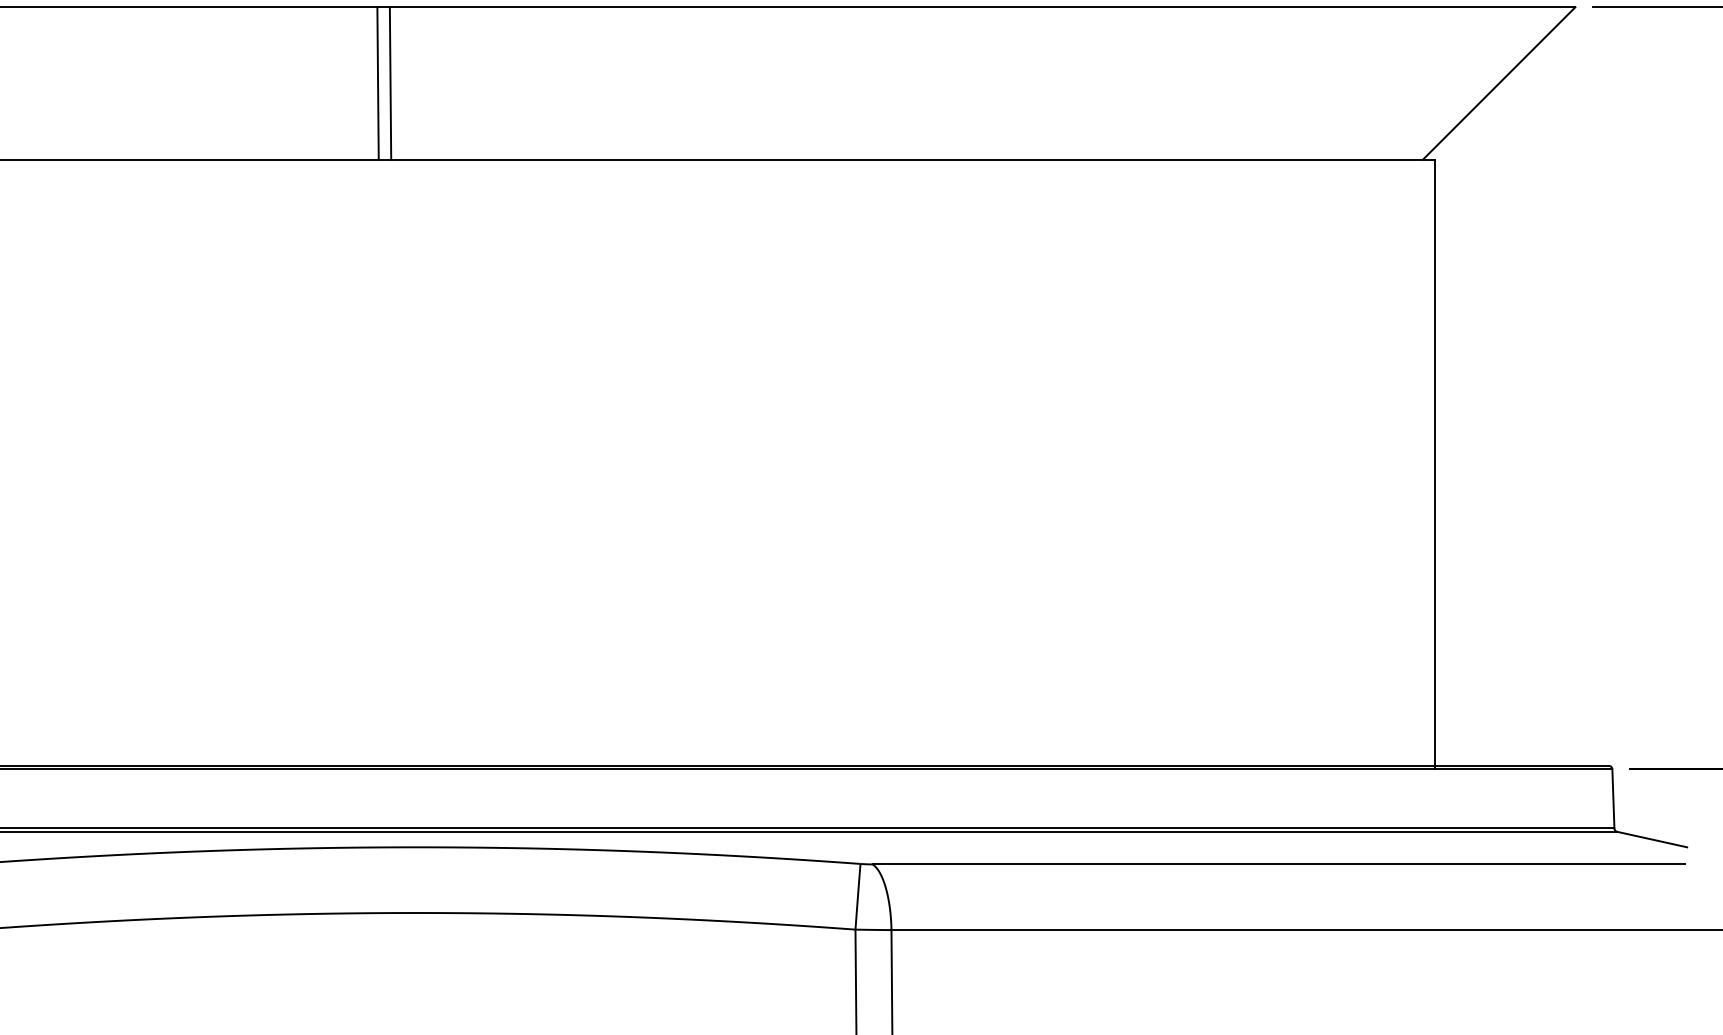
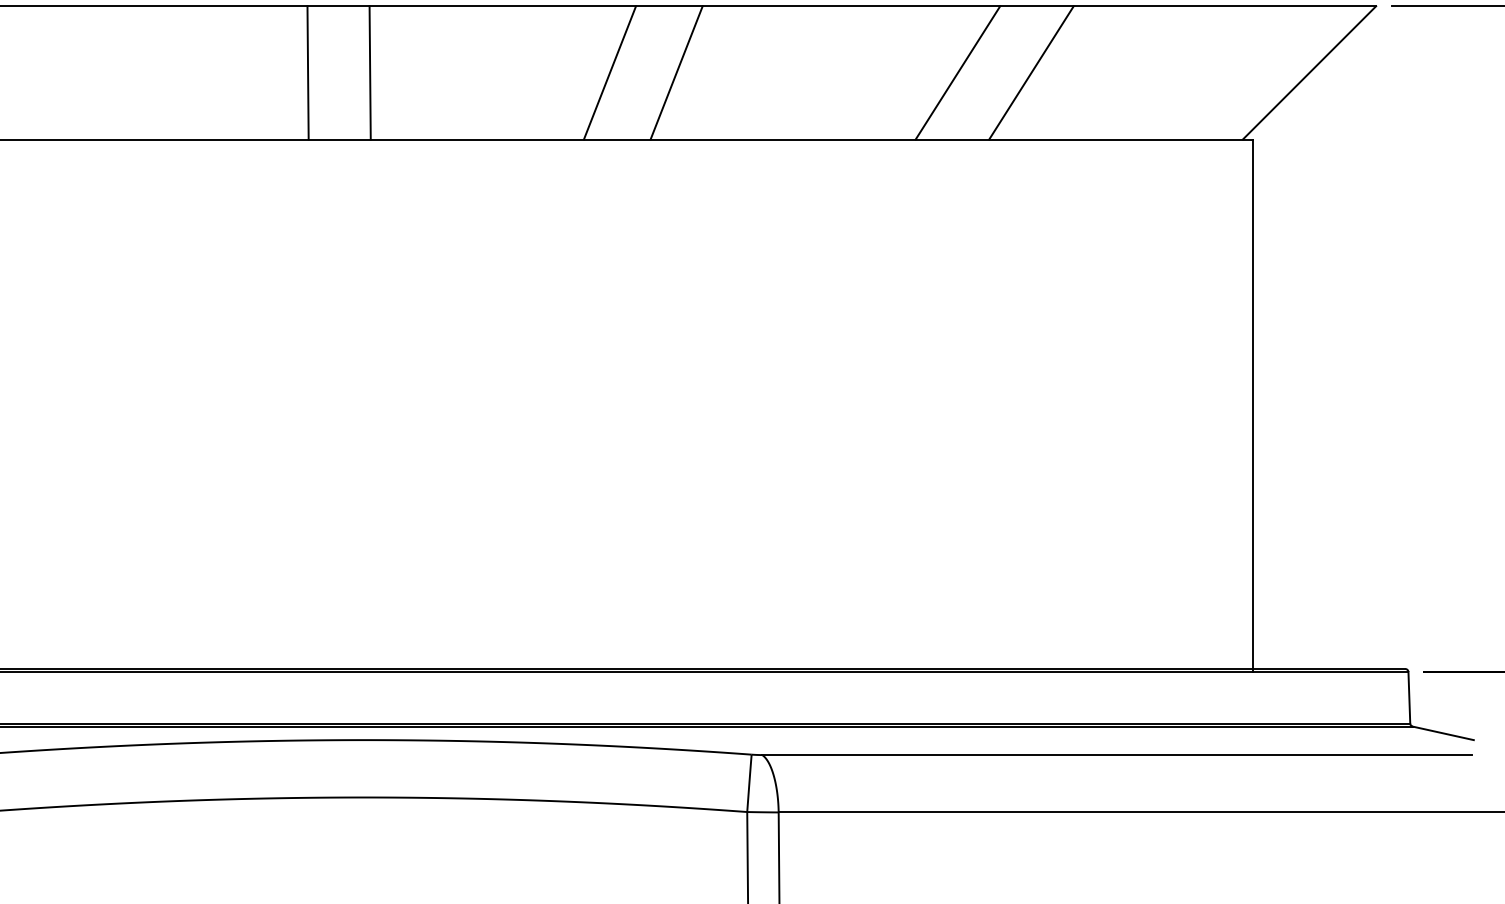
line: (377, 83) -> (369, 72), moved
line: (389, 83) -> (307, 72), moved
line: (697, 83) -> (609, 72), added
line: (774, 83) -> (676, 72), added
line: (1096, 83) -> (957, 72), added
line: (1180, 83) -> (1031, 72), added

